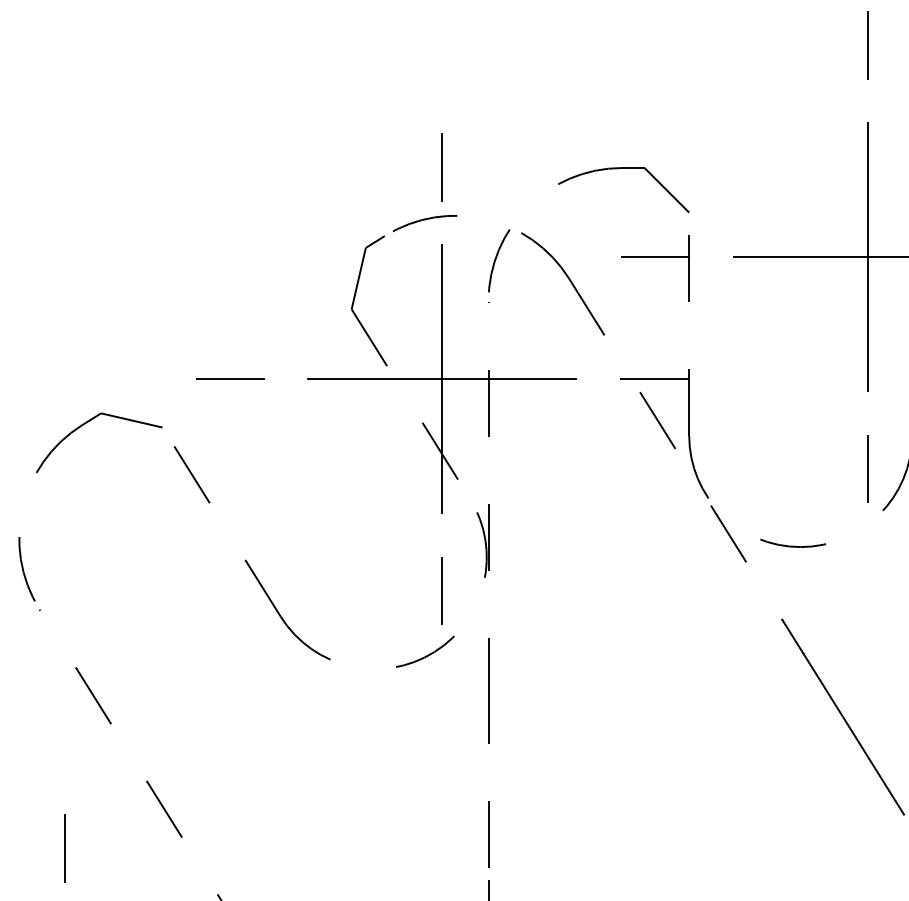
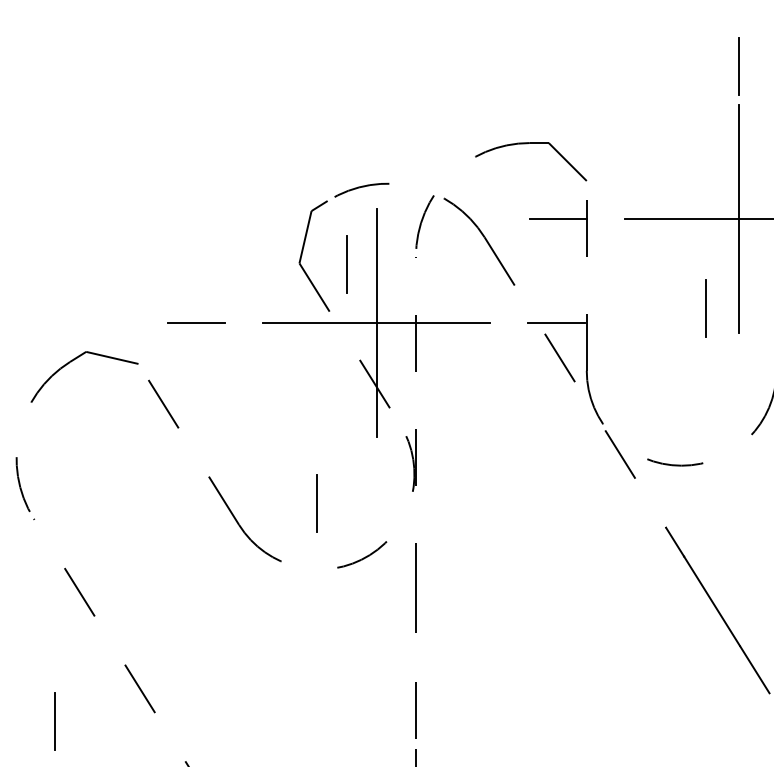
line: (867, 45) -> (738, 66), moved
line: (442, 167) -> (346, 264), moved
line: (867, 469) -> (705, 308), moved
line: (442, 591) -> (316, 503), moved

